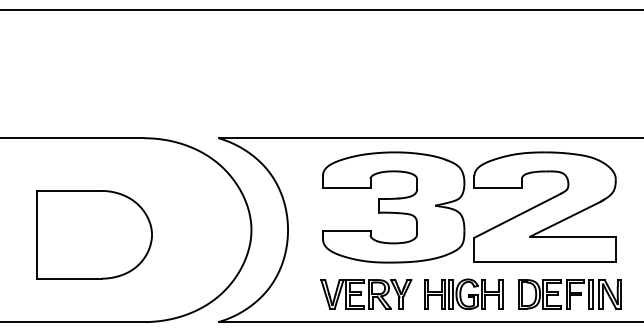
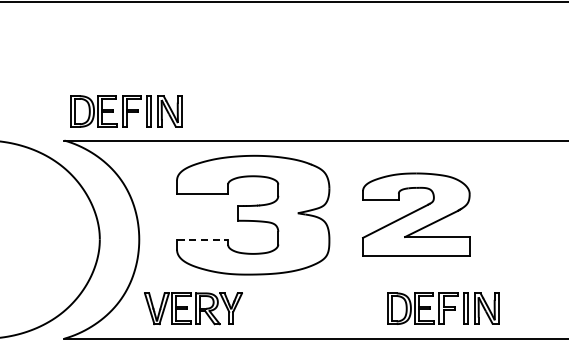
part: (275, 111) -> (125, 111), added
part: (544, 206) -> (415, 214), size x0.7
line: (346, 230) -> (202, 240), solid -> dashed
part: (463, 293) -> (328, 307), removed
part: (366, 294) -> (193, 308), moved

